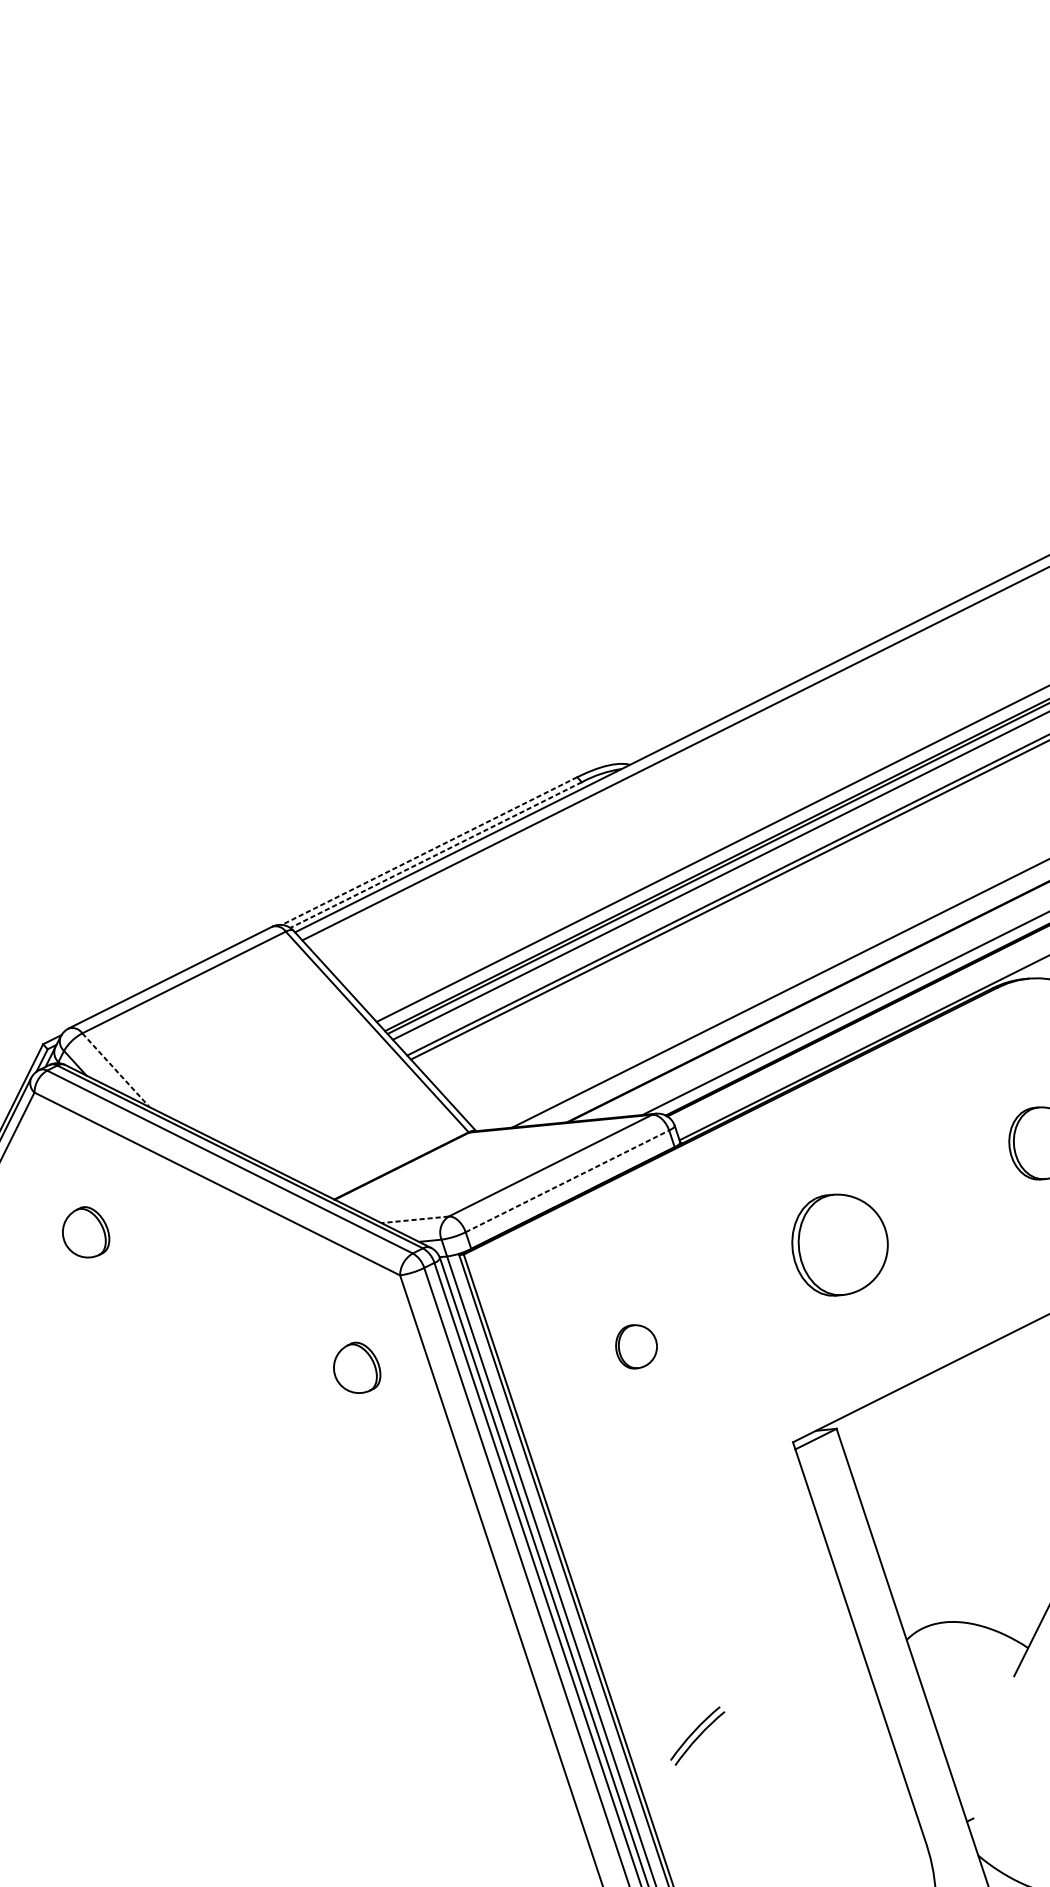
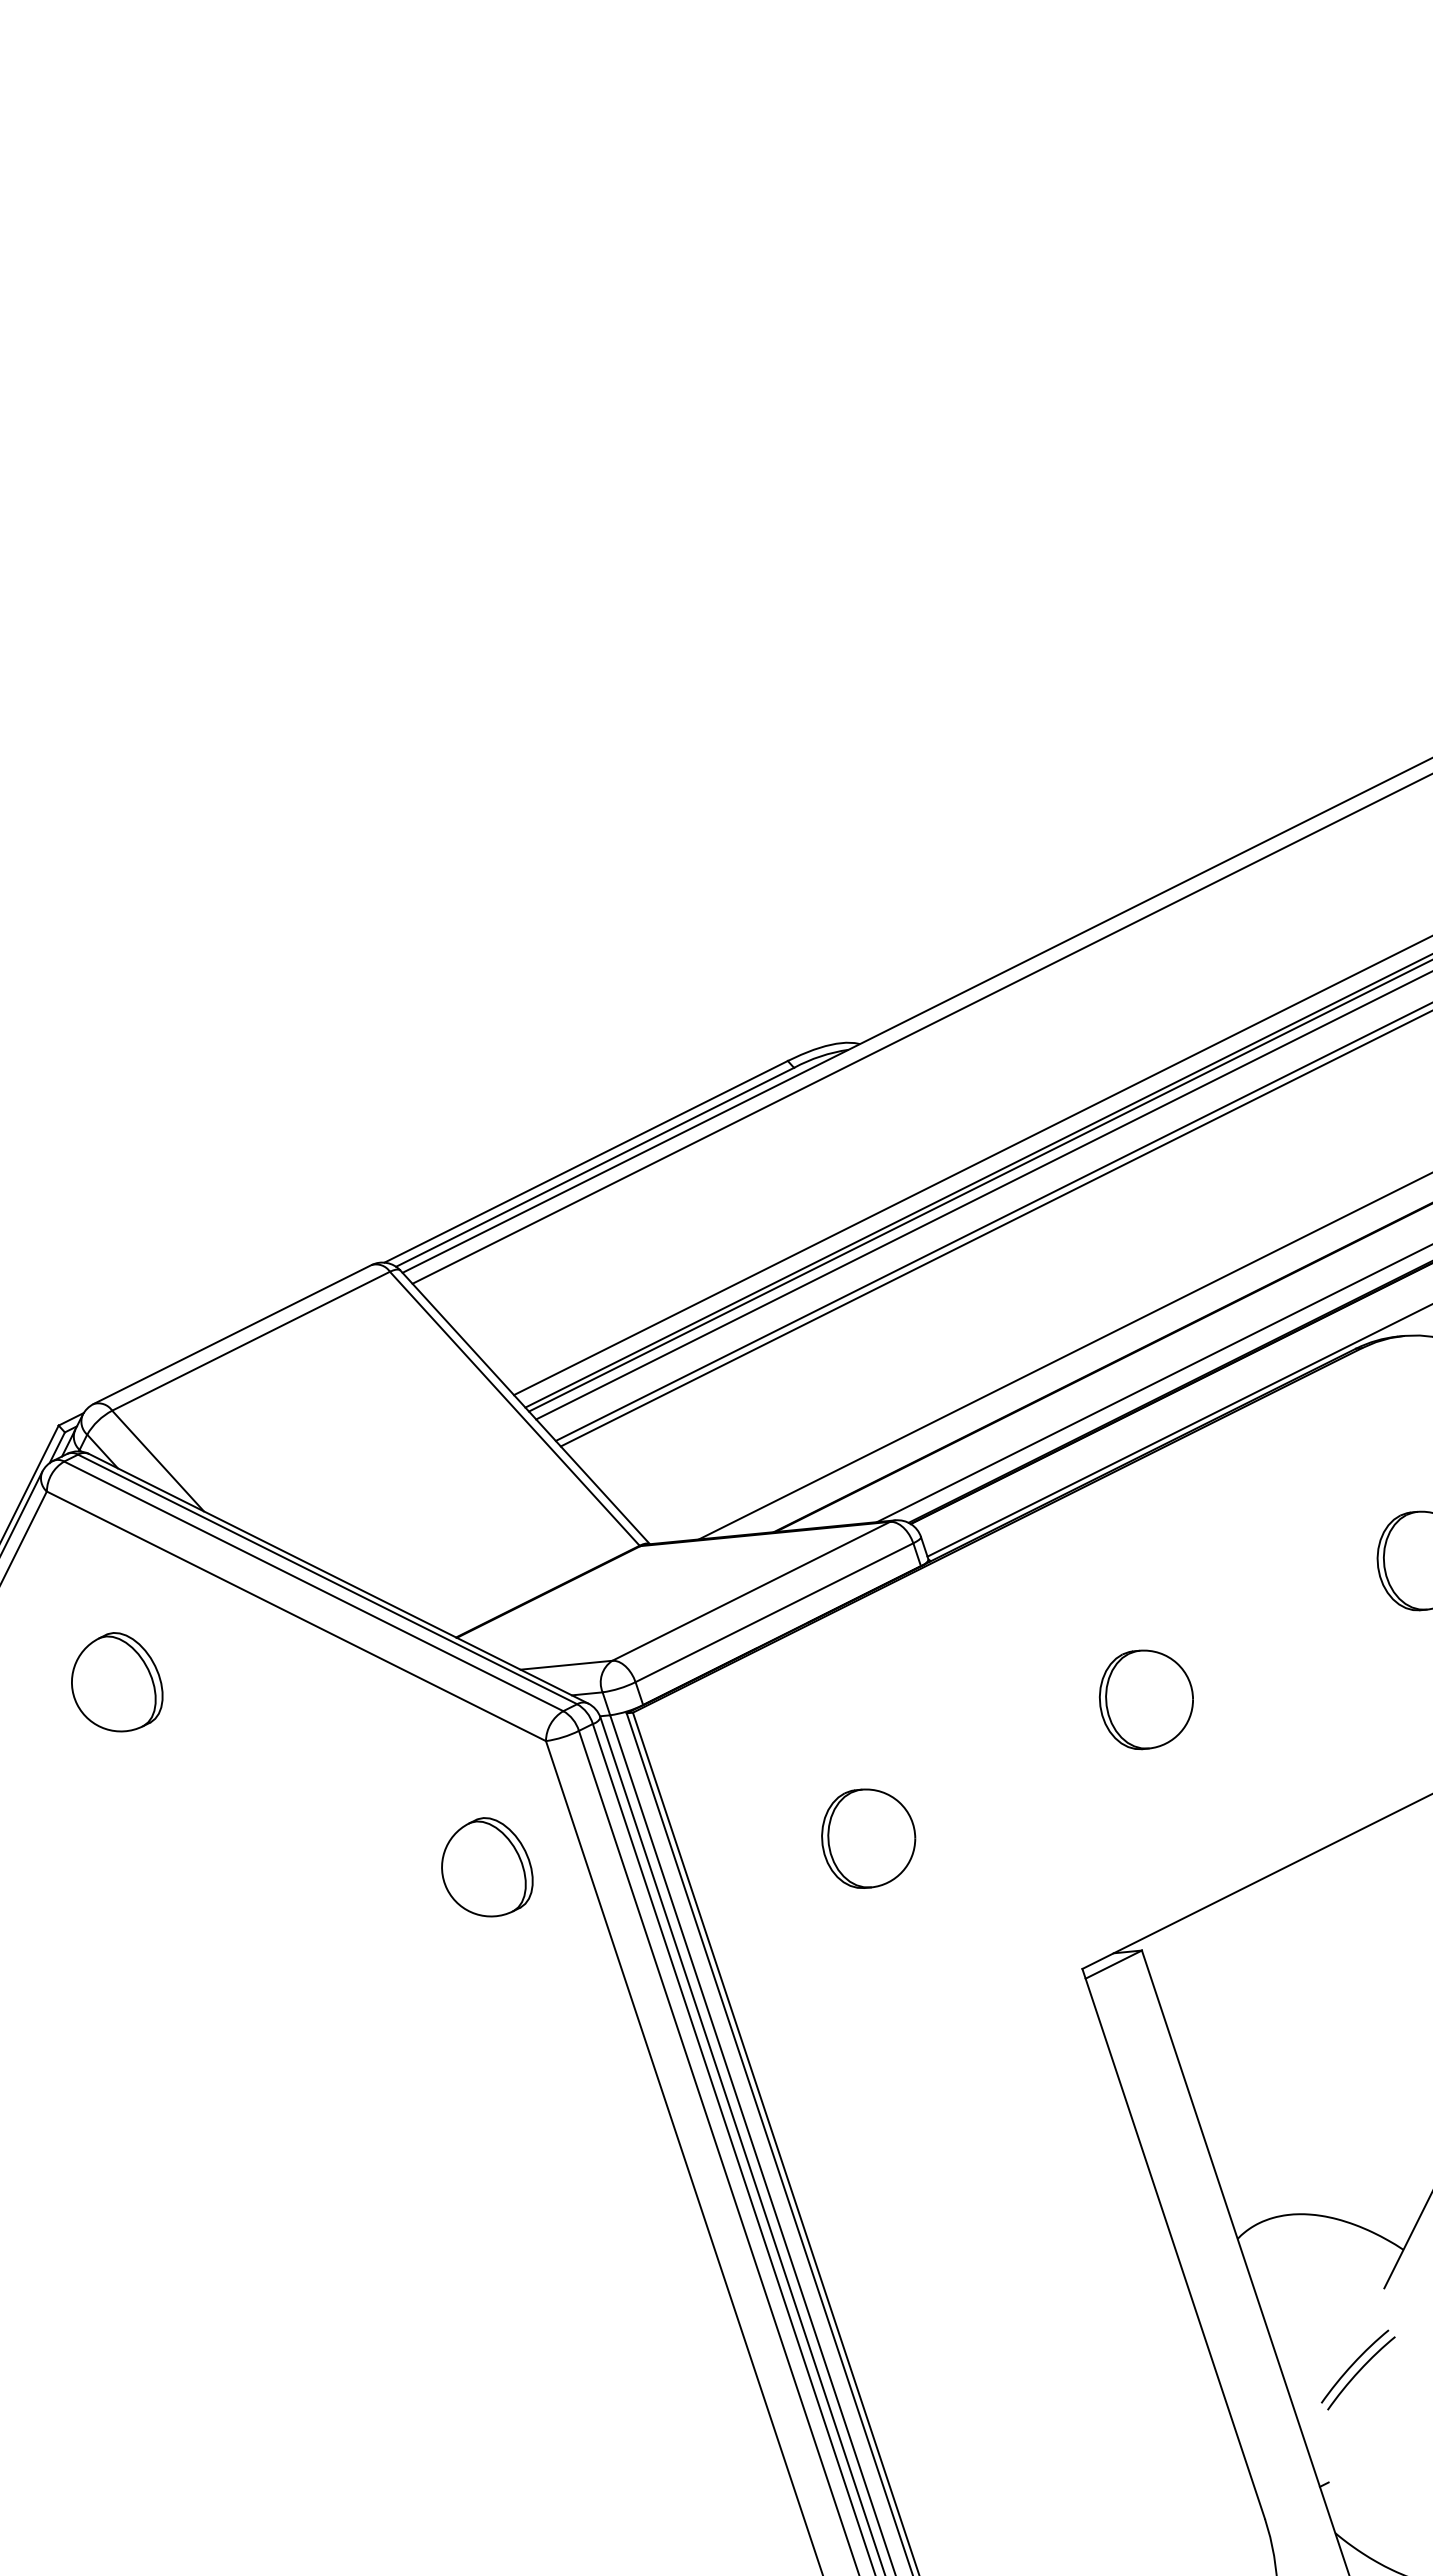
line: (429, 851) -> (585, 1162), dashed -> solid
line: (435, 855) -> (594, 1167), dashed -> solid
line: (116, 1070) -> (158, 1461), dashed -> solid
line: (567, 1181) -> (774, 1612), dashed -> solid
line: (414, 1220) -> (565, 1665), dashed -> solid
part: (86, 1232) -> (117, 1682), size x1.43
part: (839, 1244) -> (1145, 1699), size x0.71
part: (636, 1346) -> (868, 1838), size x1.67
part: (357, 1367) -> (487, 1867), size x1.43
part: (697, 1735) -> (1358, 2369), moved

